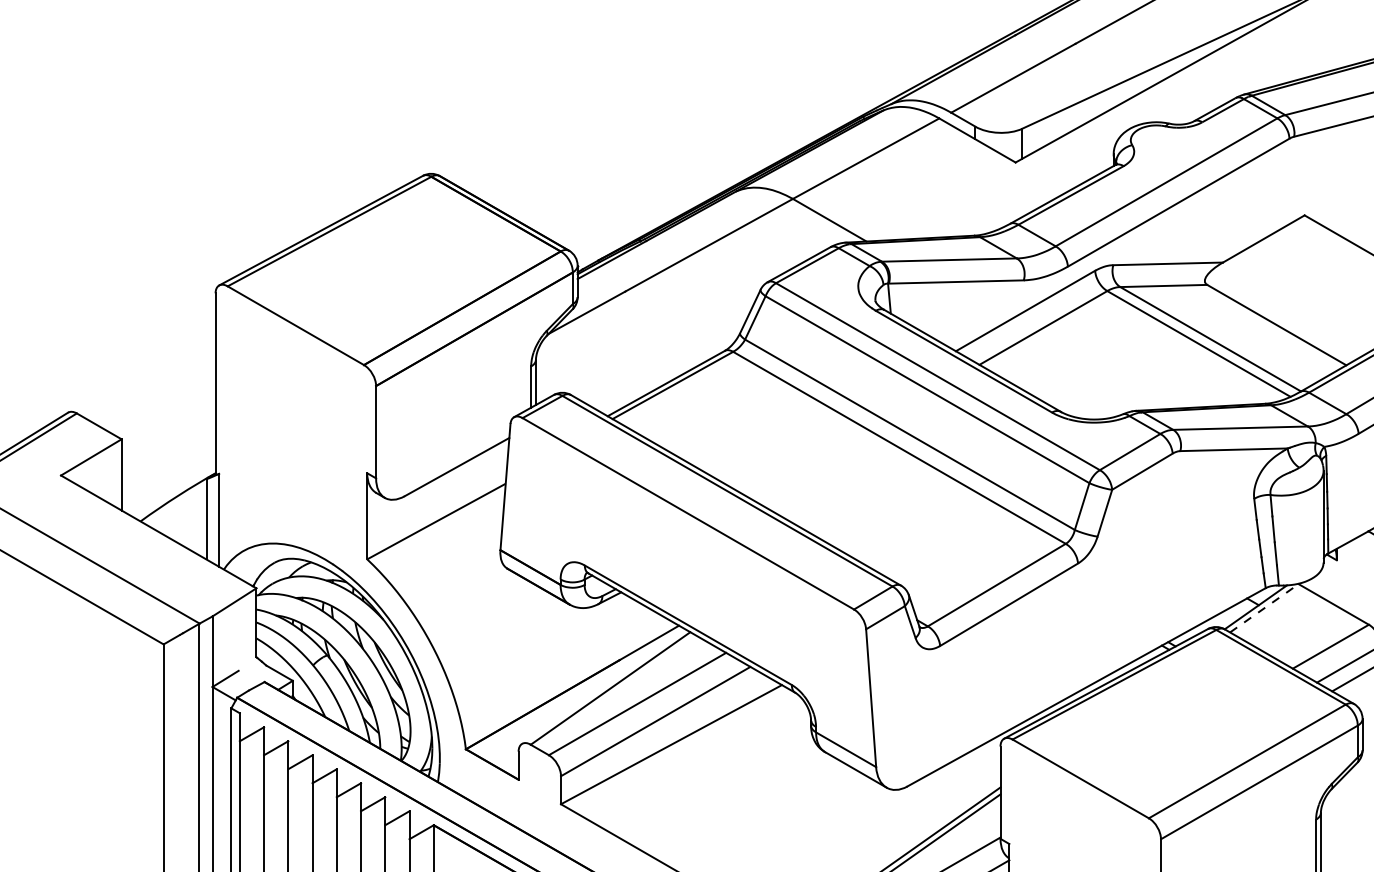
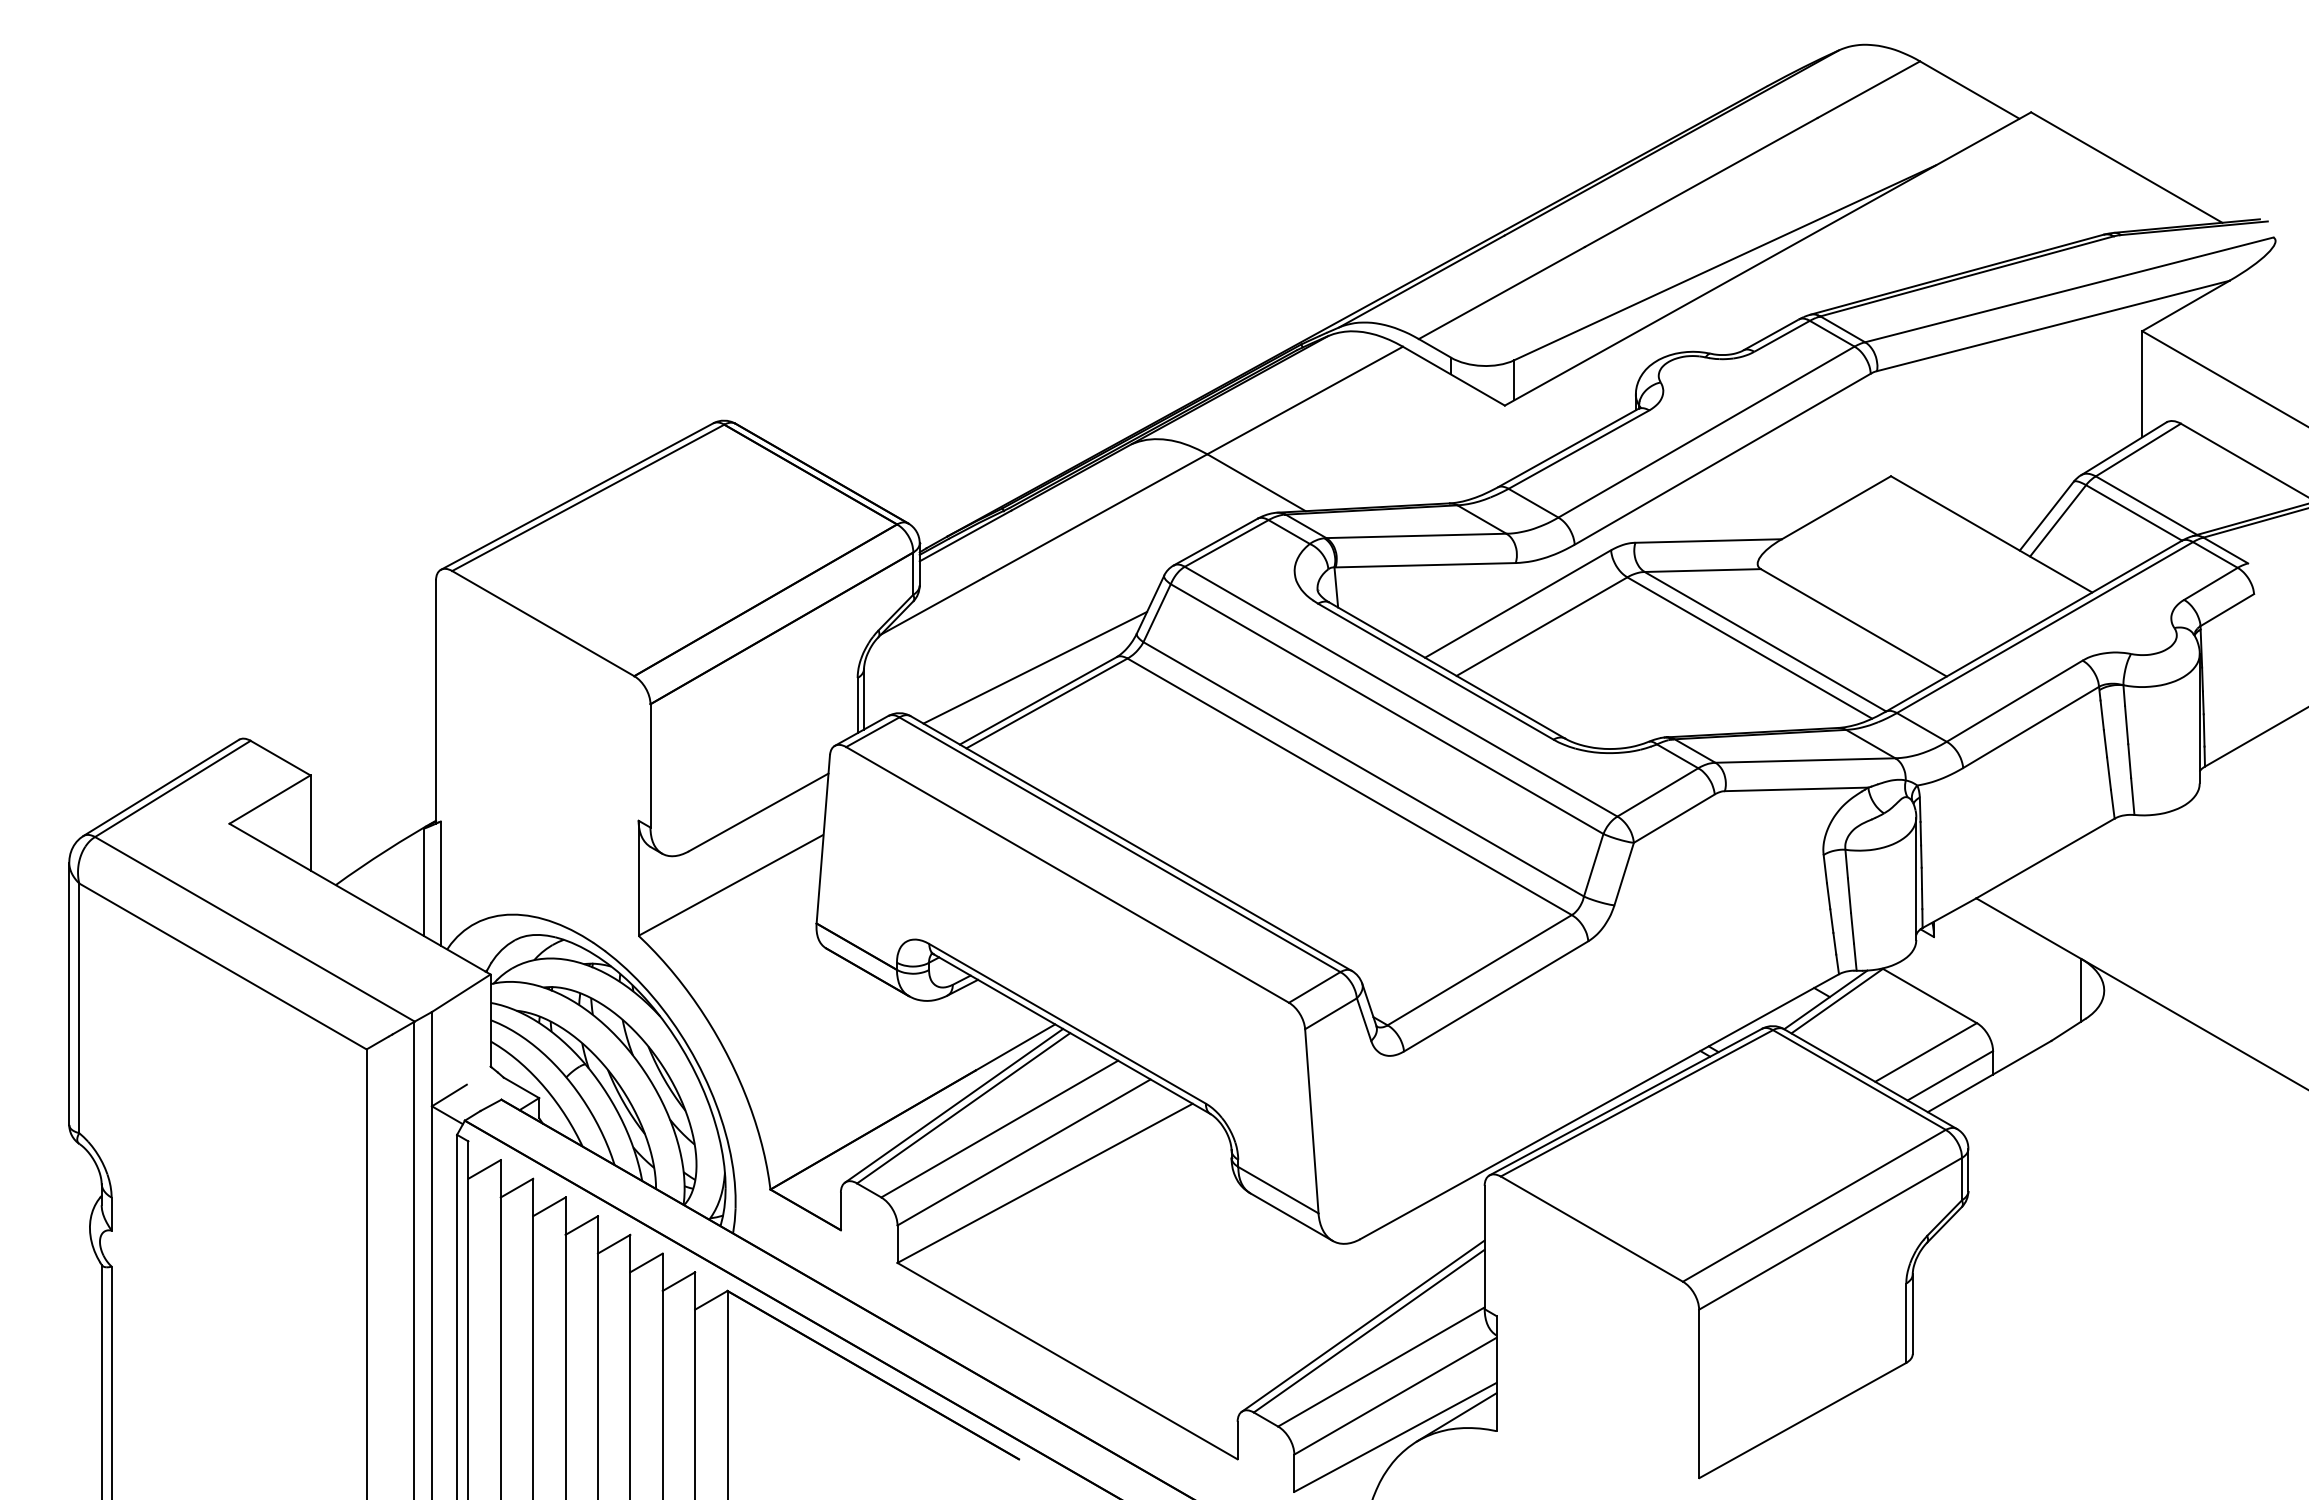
line: (664, 358) -> (1035, 667), added
line: (1264, 608) -> (1837, 1001), dashed -> solid
line: (603, 686) -> (954, 1105), added

